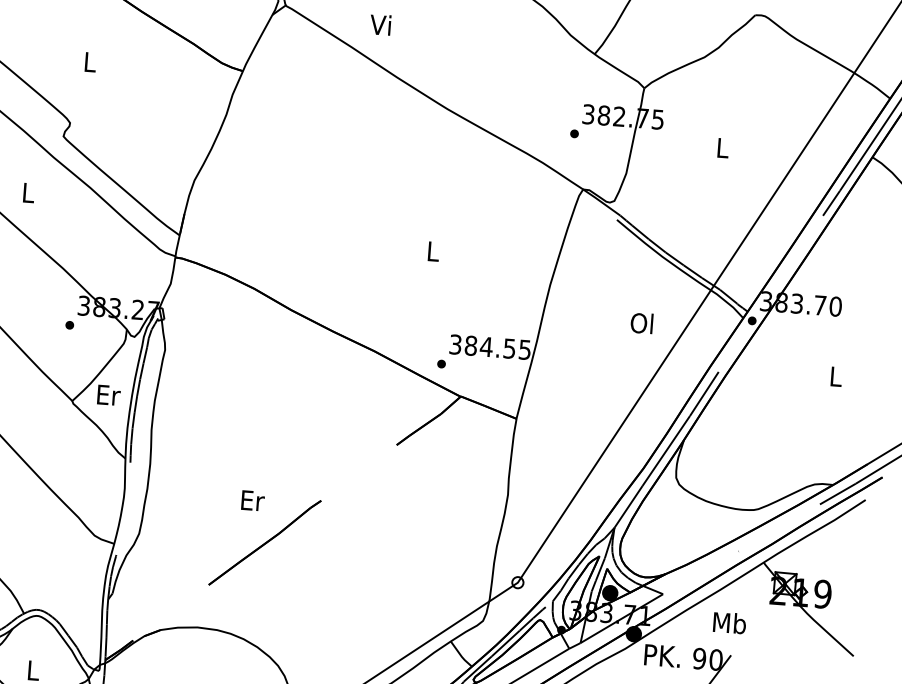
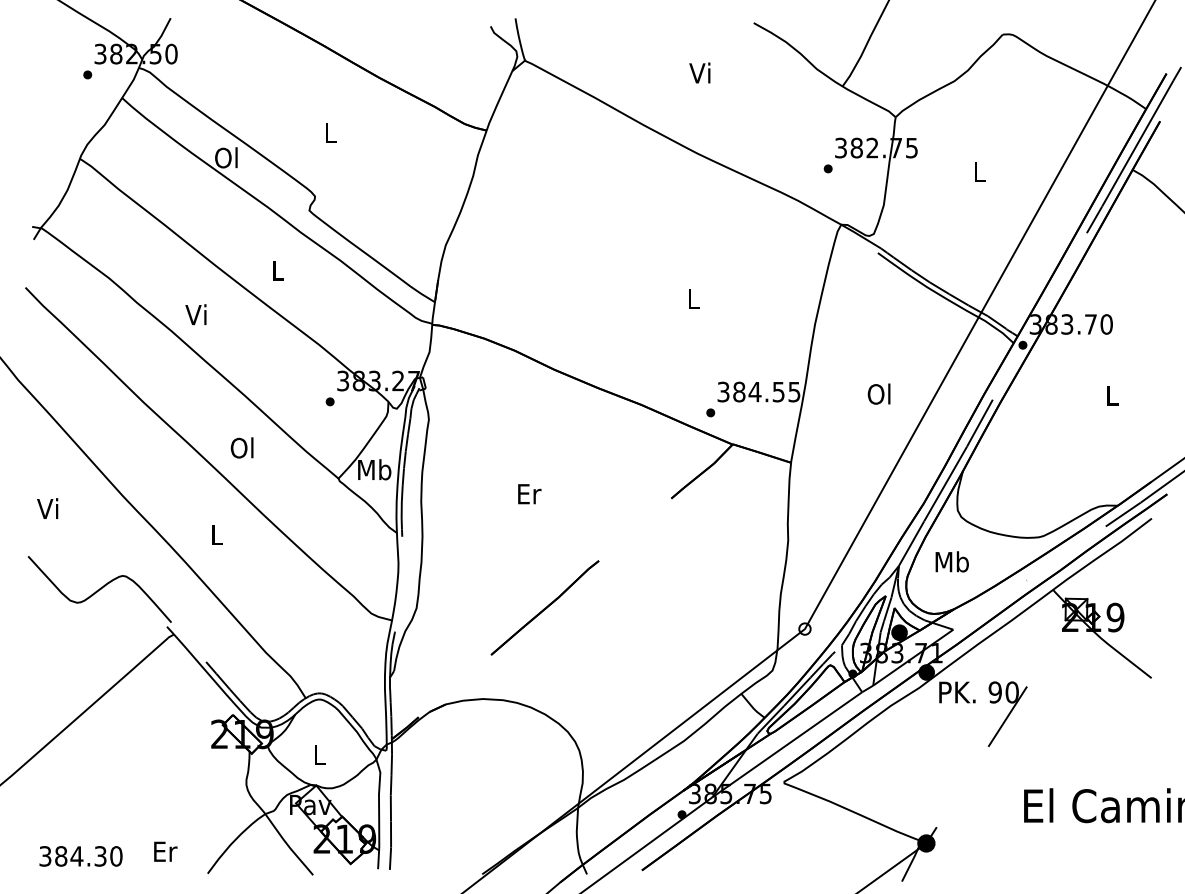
text: (380, 24) -> (699, 72), moved
text: (641, 322) -> (878, 393), moved
text: (108, 394) -> (374, 469), Er -> Mb
text: (252, 501) -> (529, 494), moved
text: (729, 622) -> (951, 561), moved

